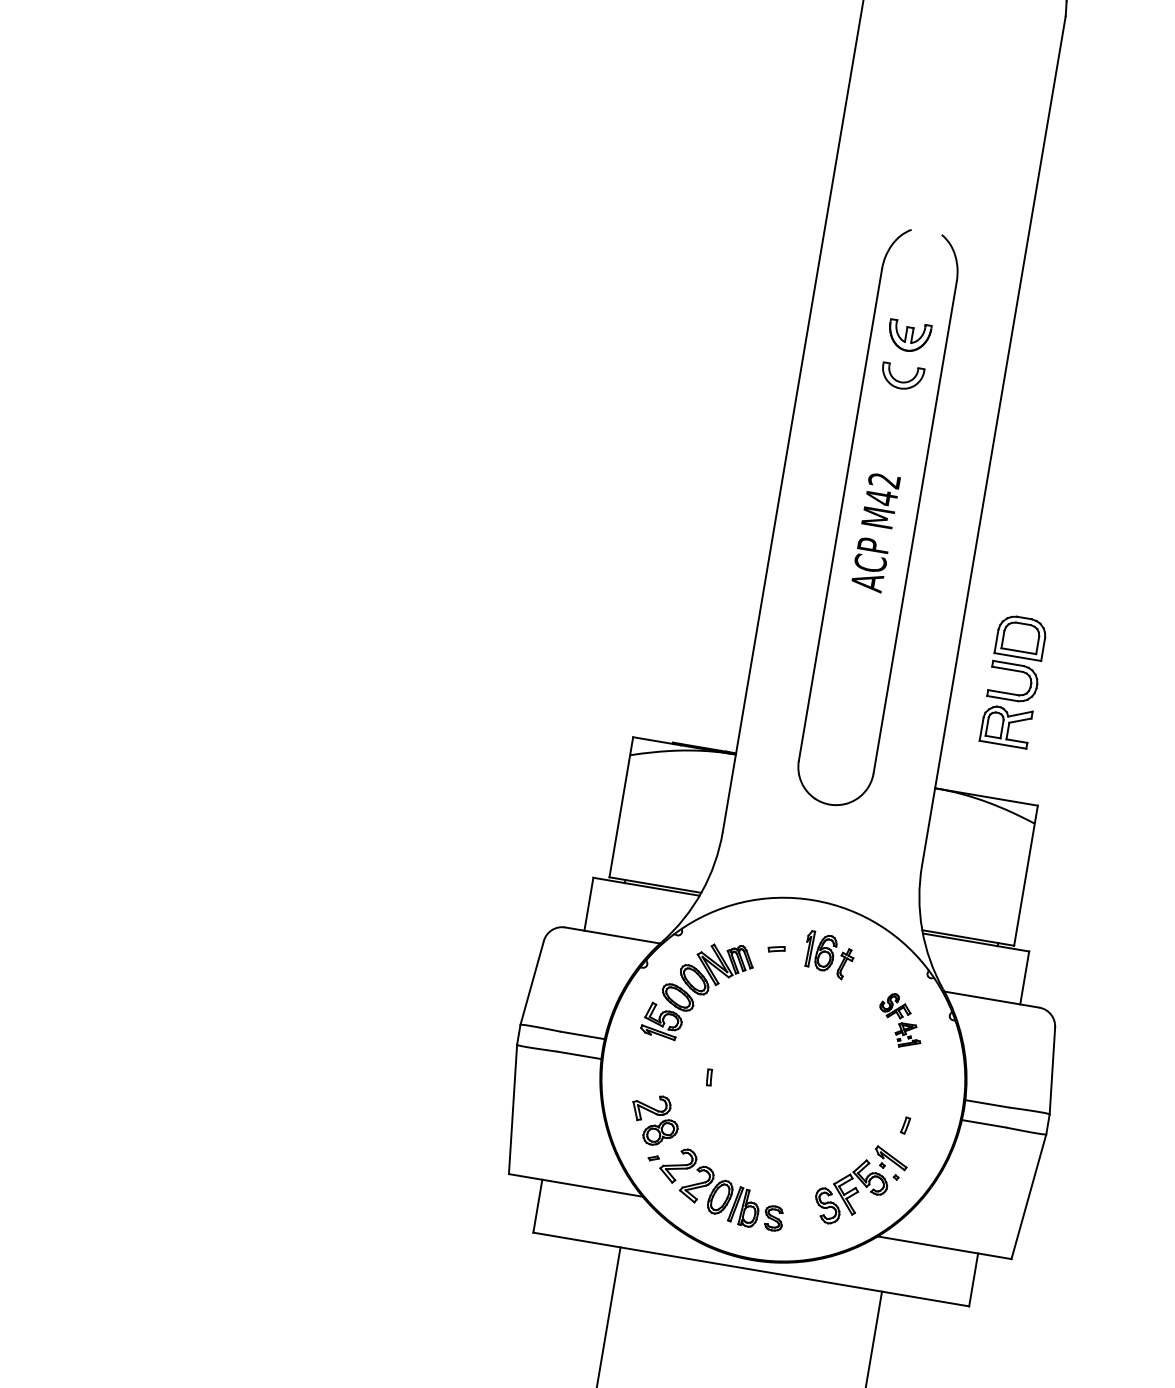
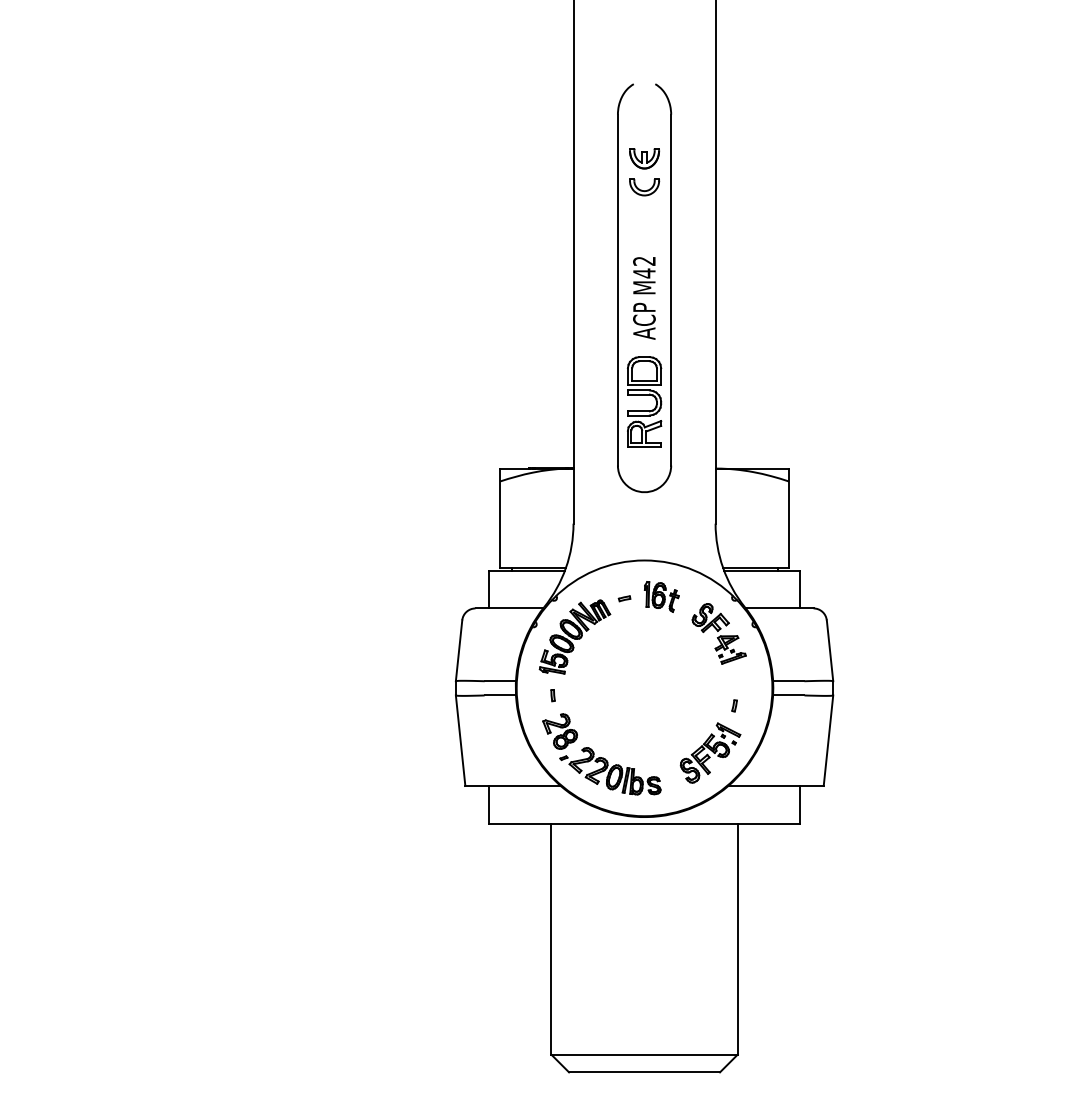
part: (1013, 680) -> (644, 401), moved
part: (900, 1020) -> (718, 633), size x1.67
part: (708, 1077) -> (552, 695), moved

